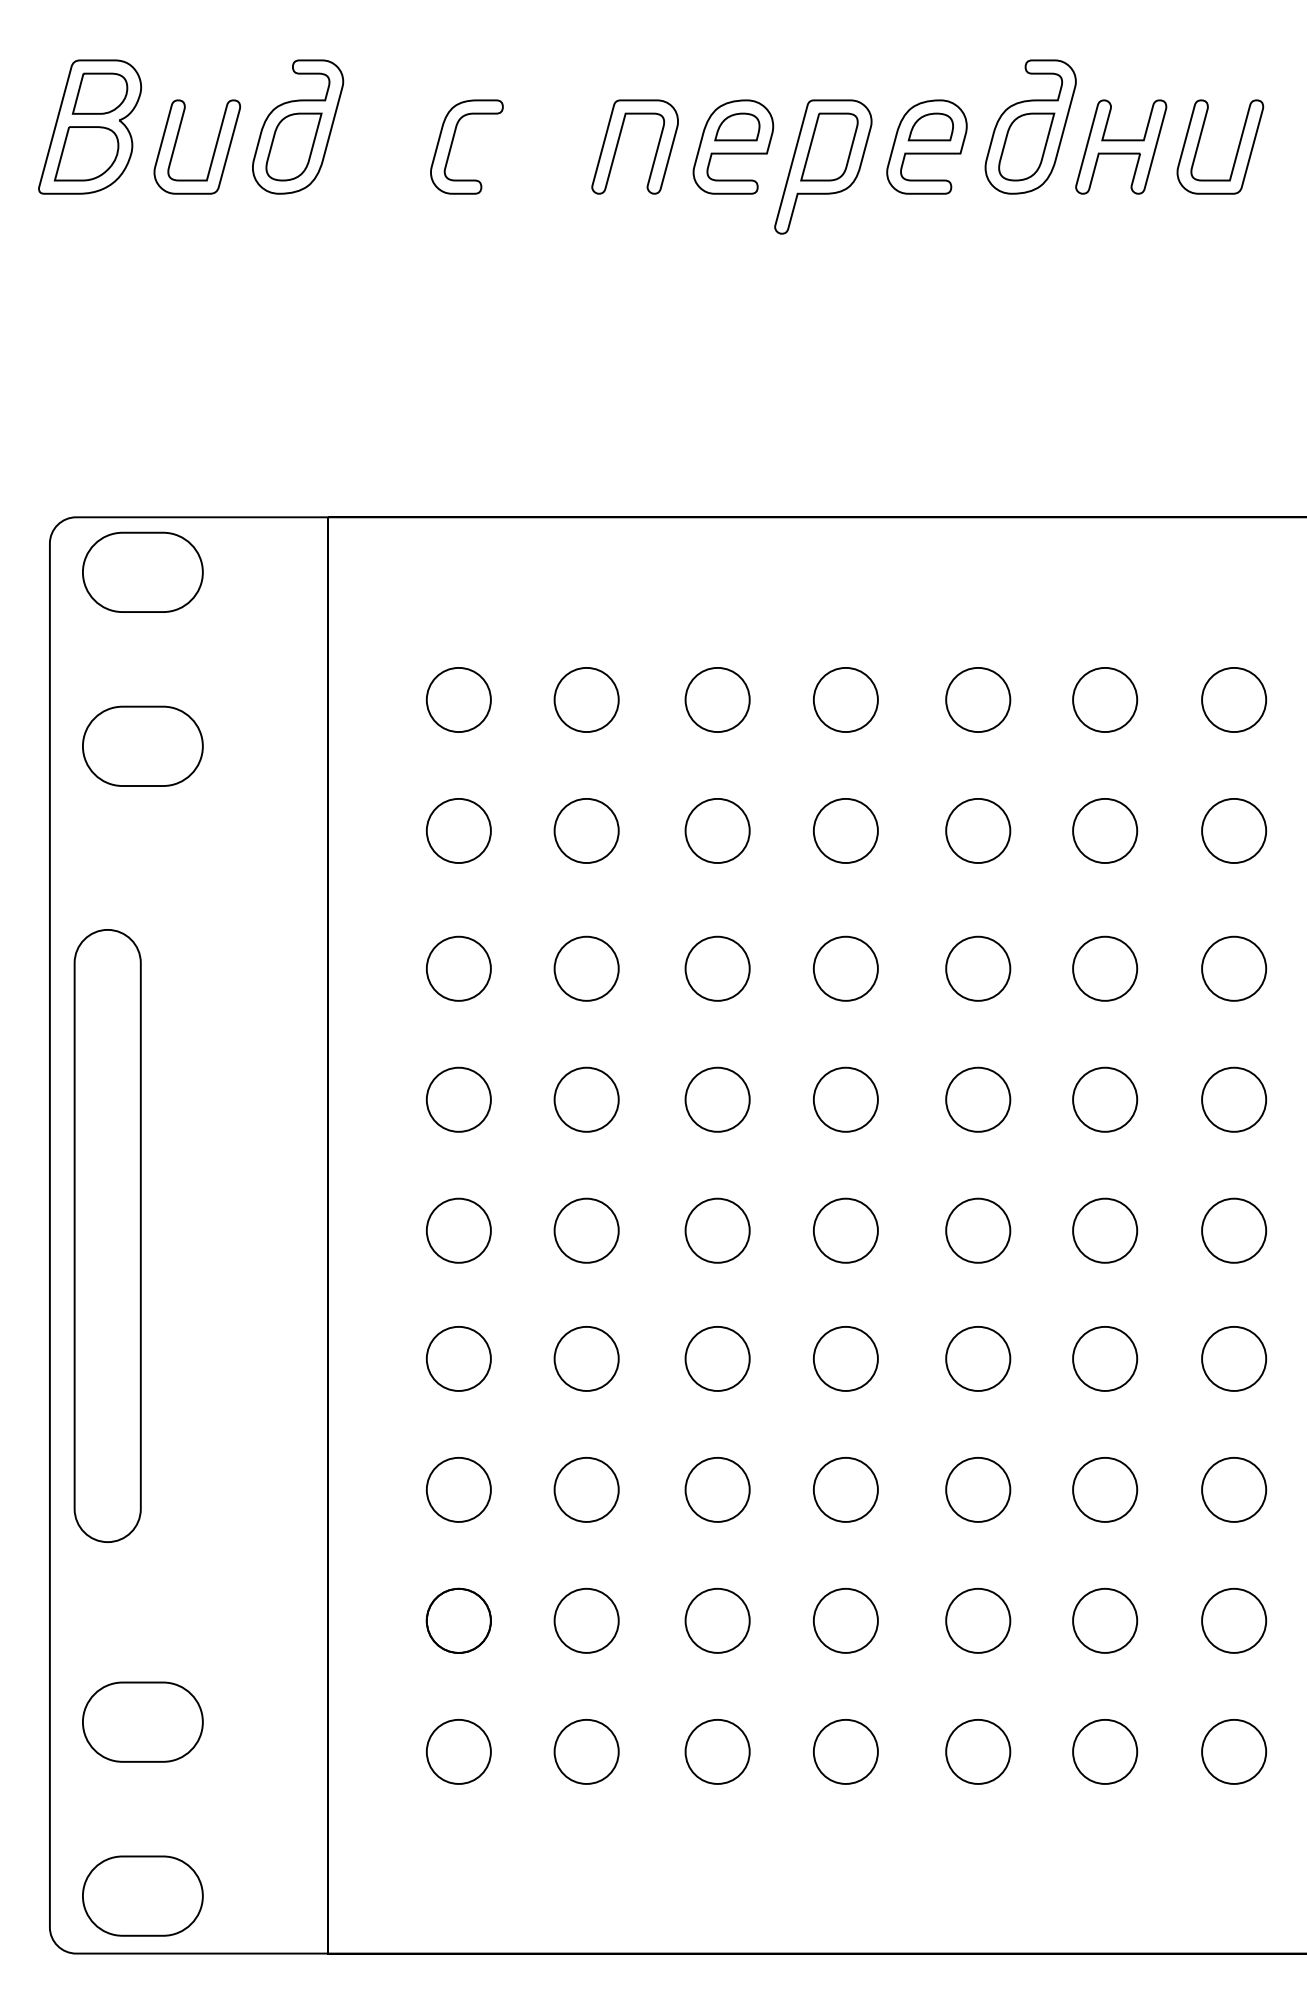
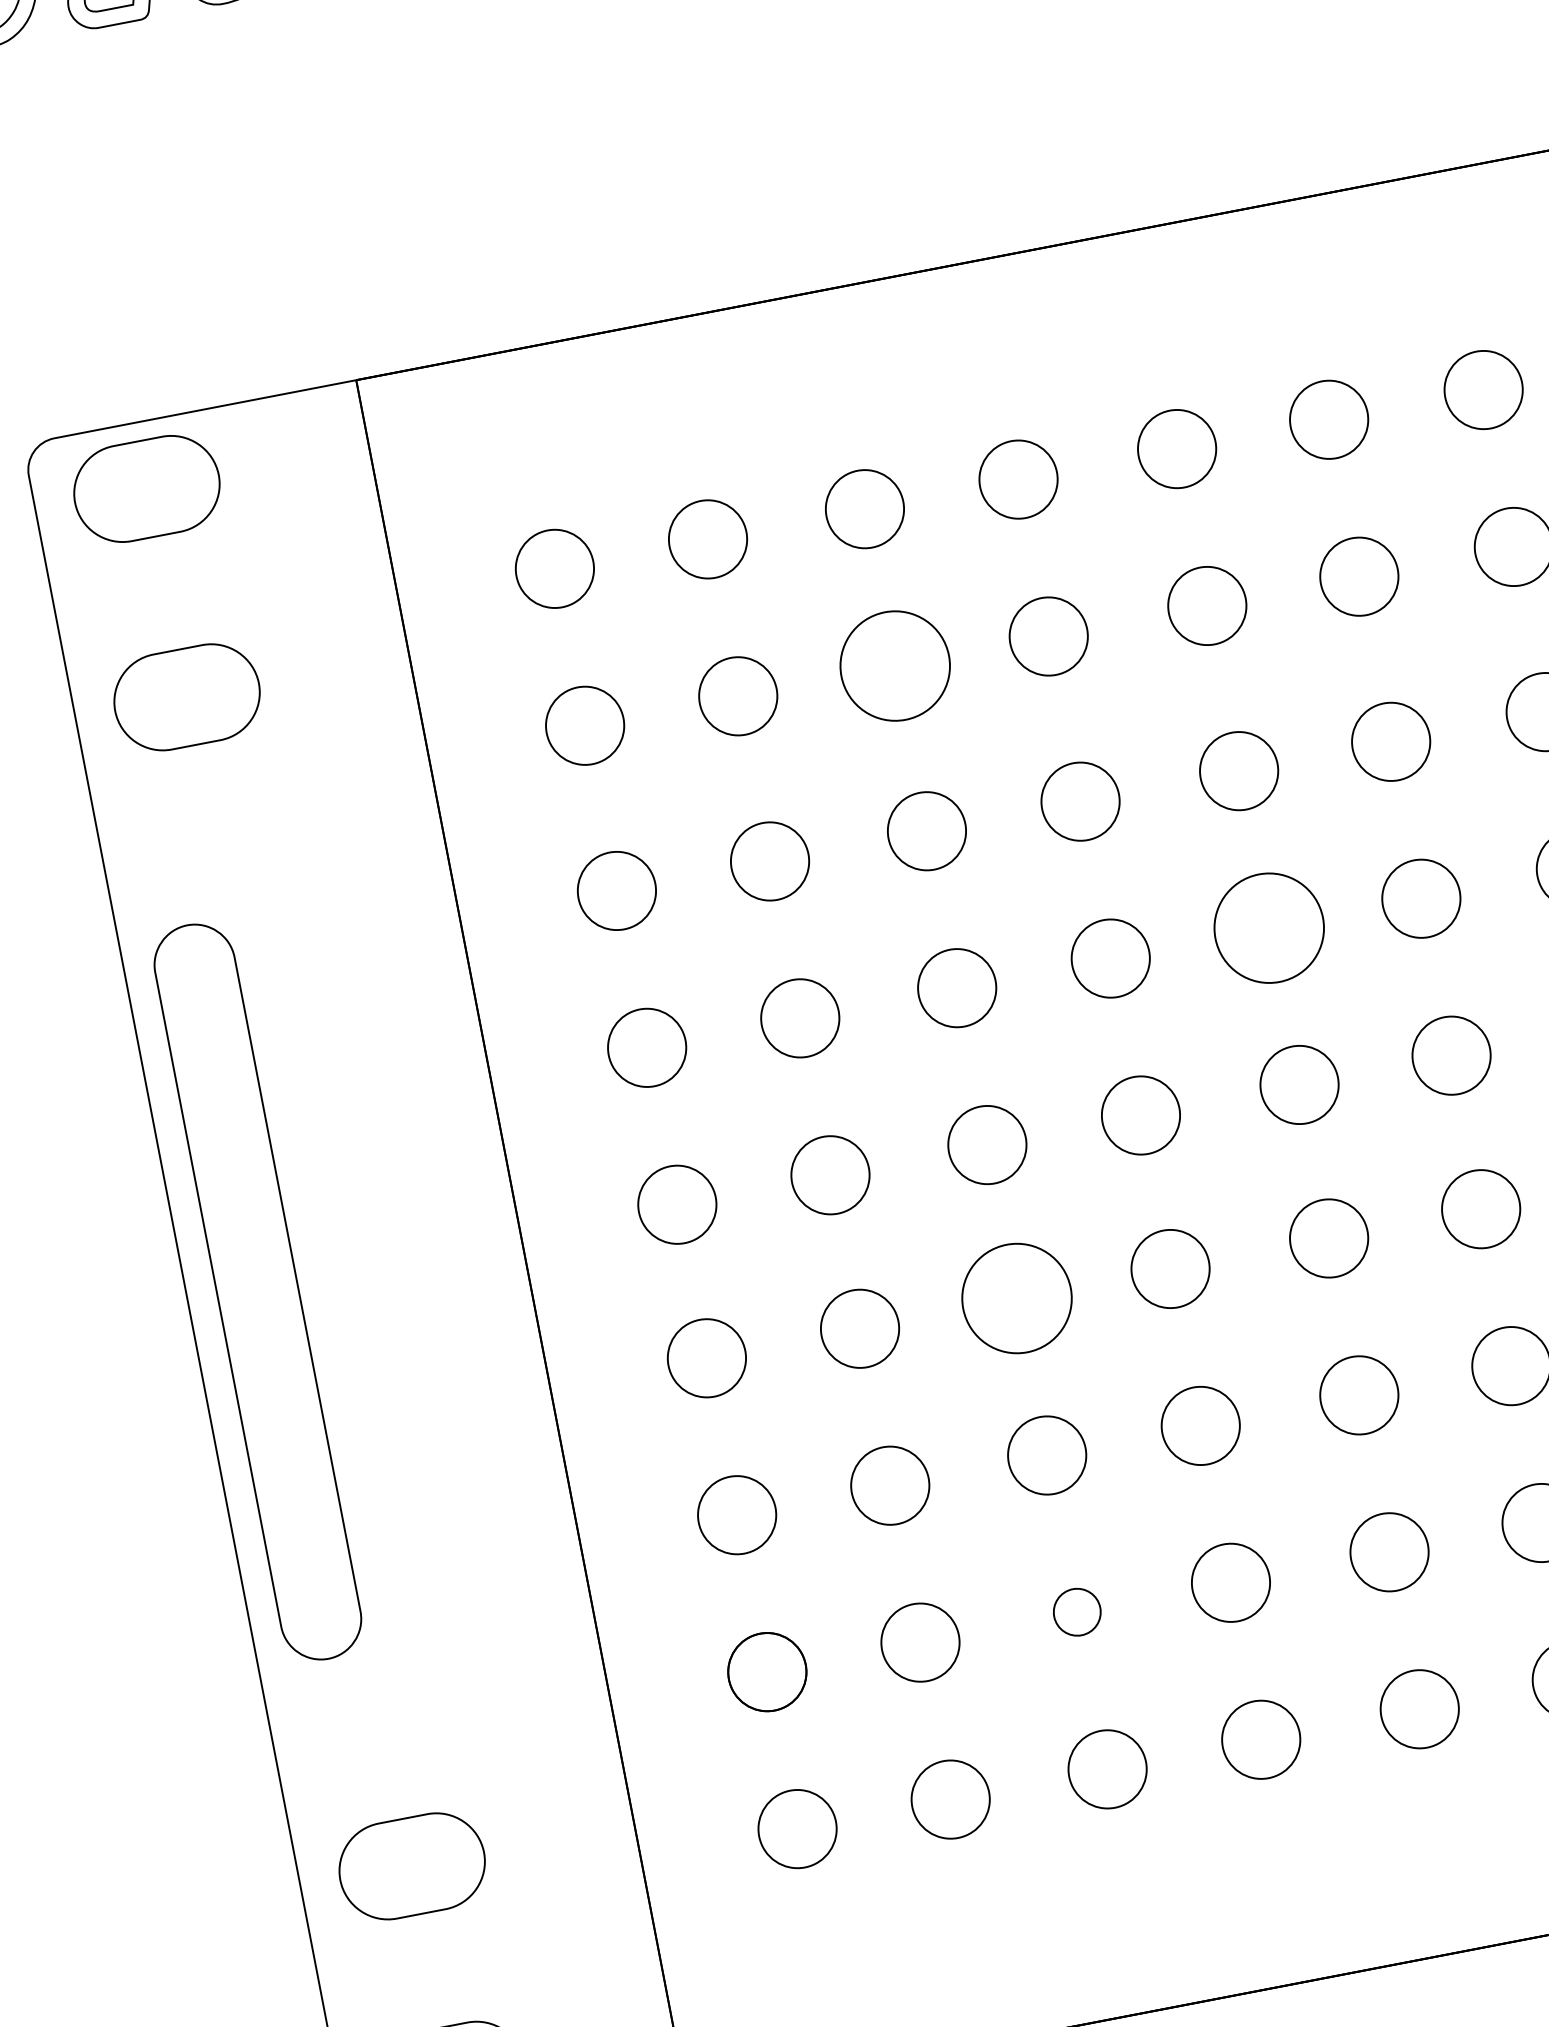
part: (717, 830) -> (894, 665), size x1.4
part: (978, 1099) -> (1269, 927), size x1.4
part: (717, 1358) -> (1016, 1298), size x1.4
part: (717, 1620) -> (1077, 1612), size x0.6

